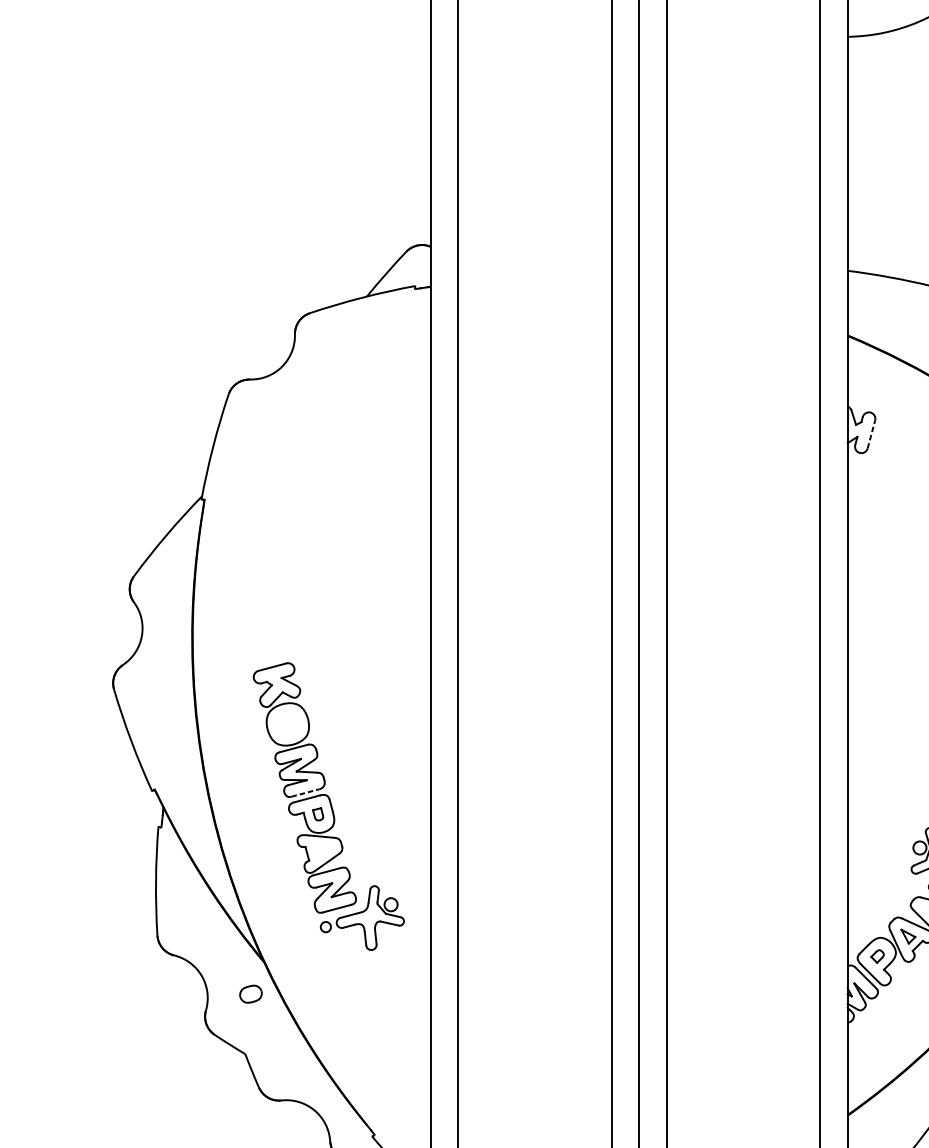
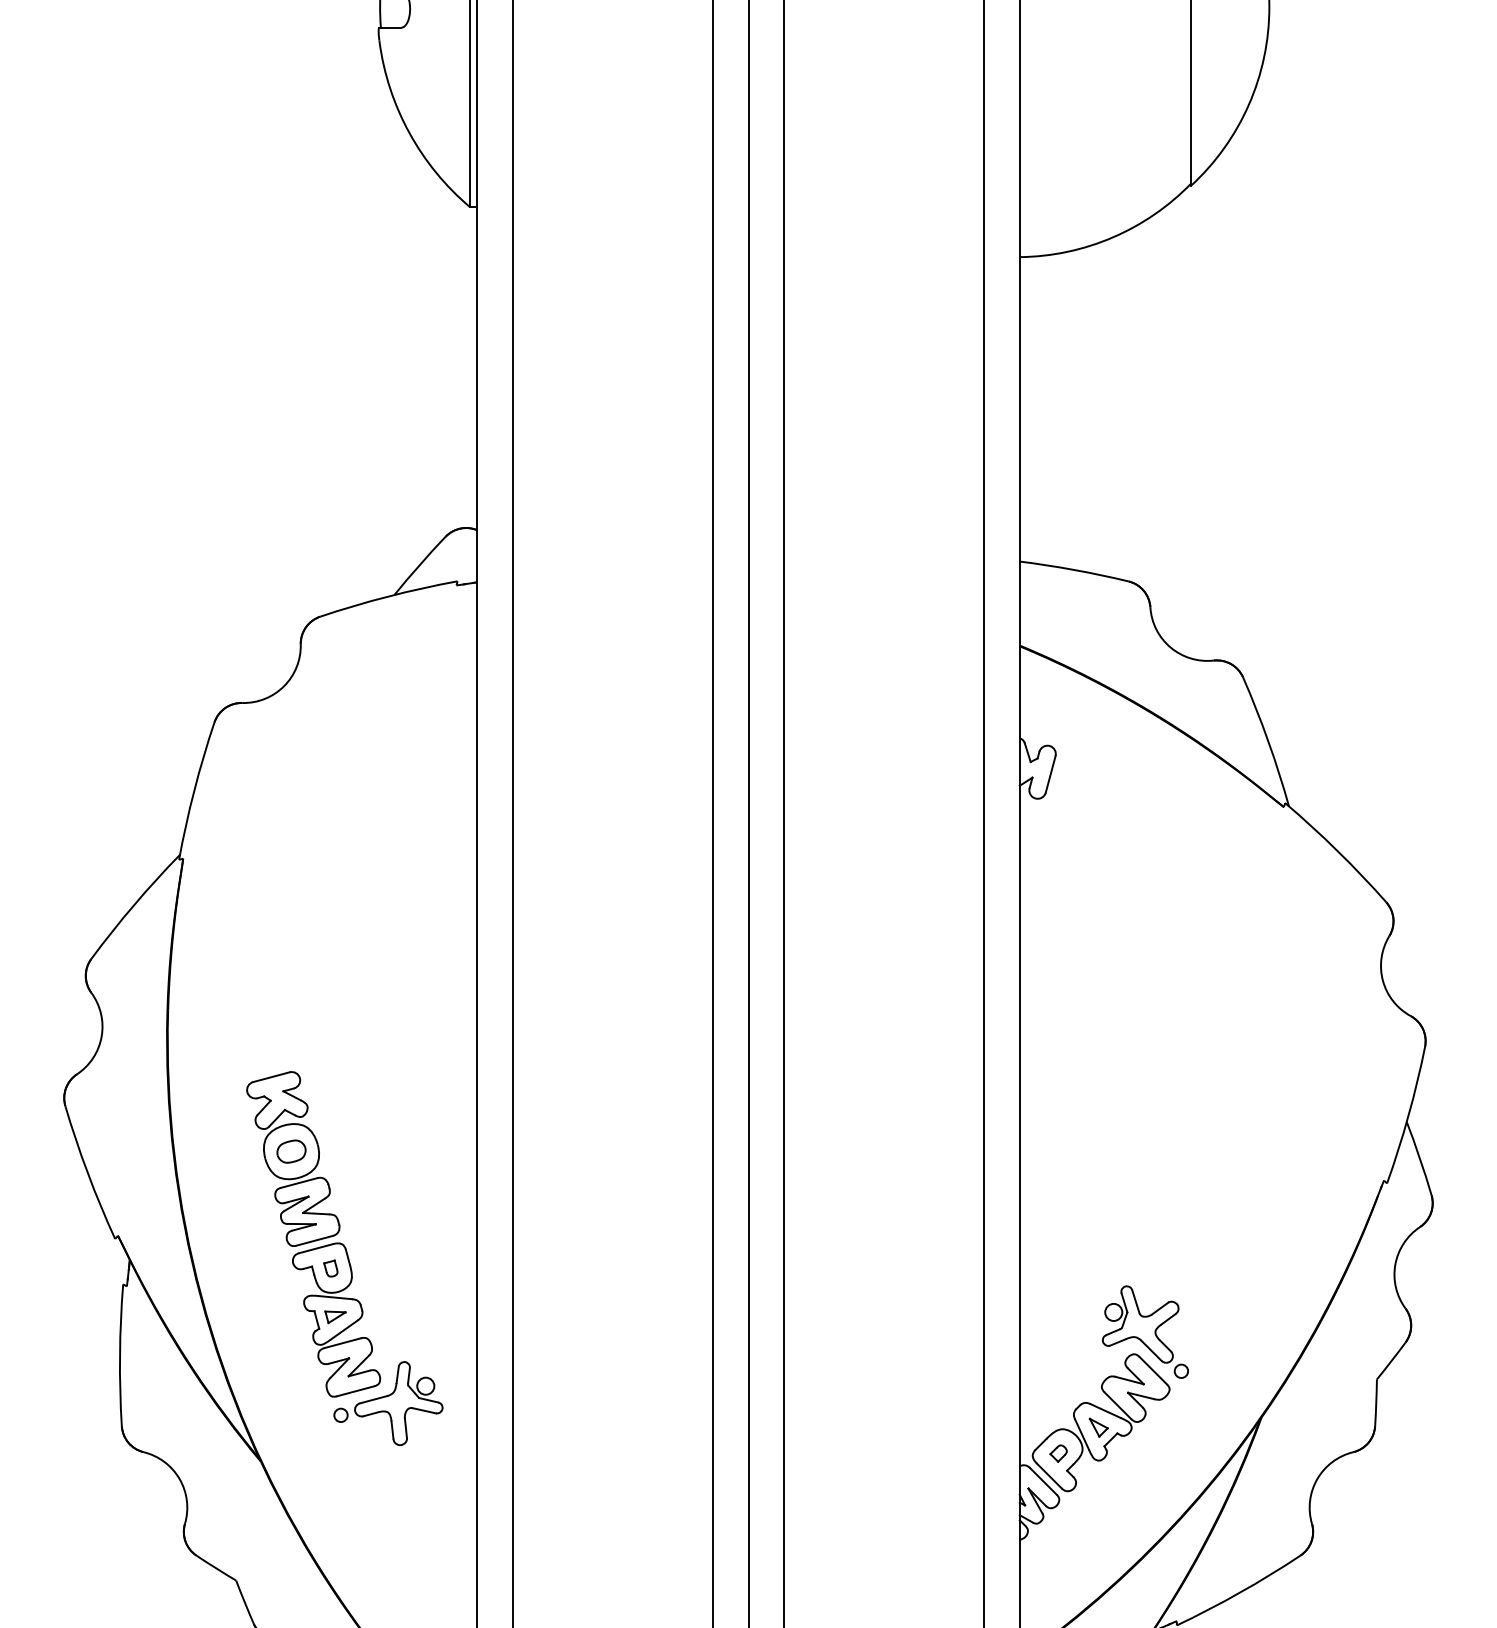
line: (871, 434) -> (1050, 774), dashed -> solid
line: (305, 792) -> (314, 1240), dashed -> solid
part: (321, 851) -> (335, 1317), added
part: (250, 994) -> (291, 1151), moved

